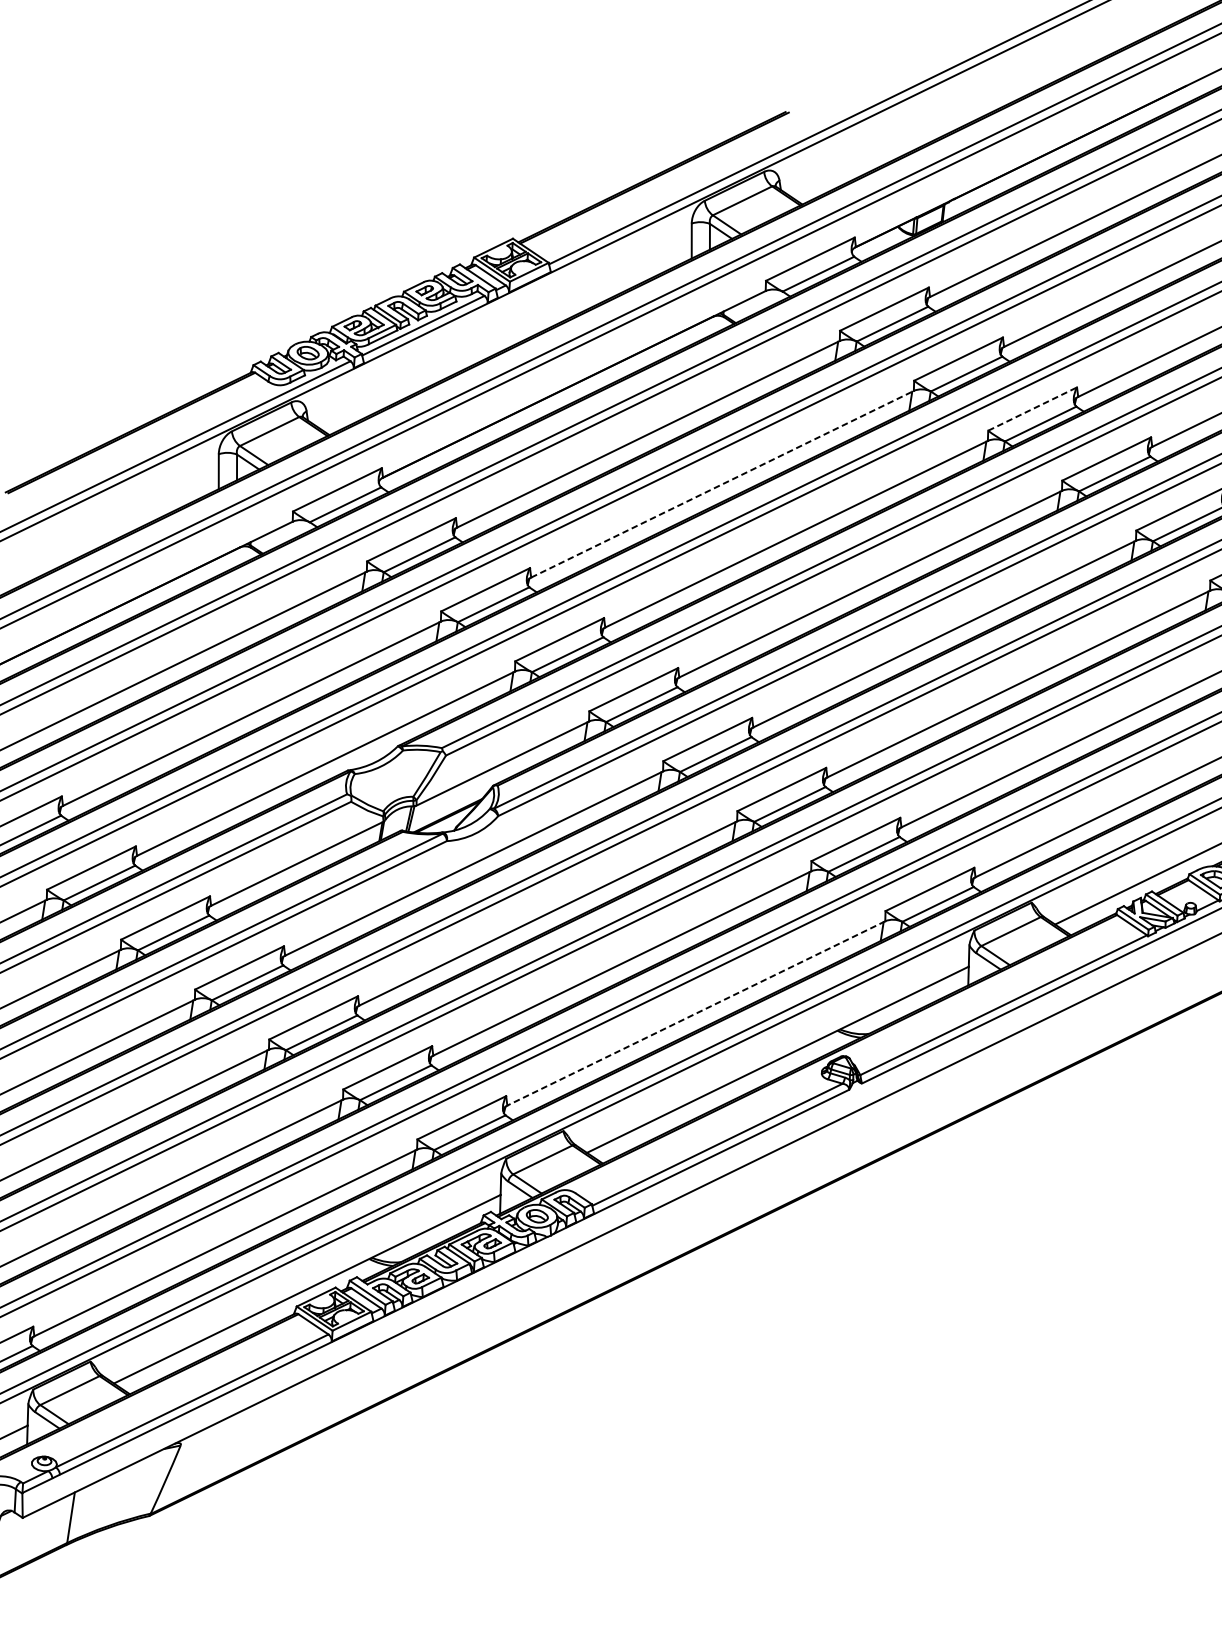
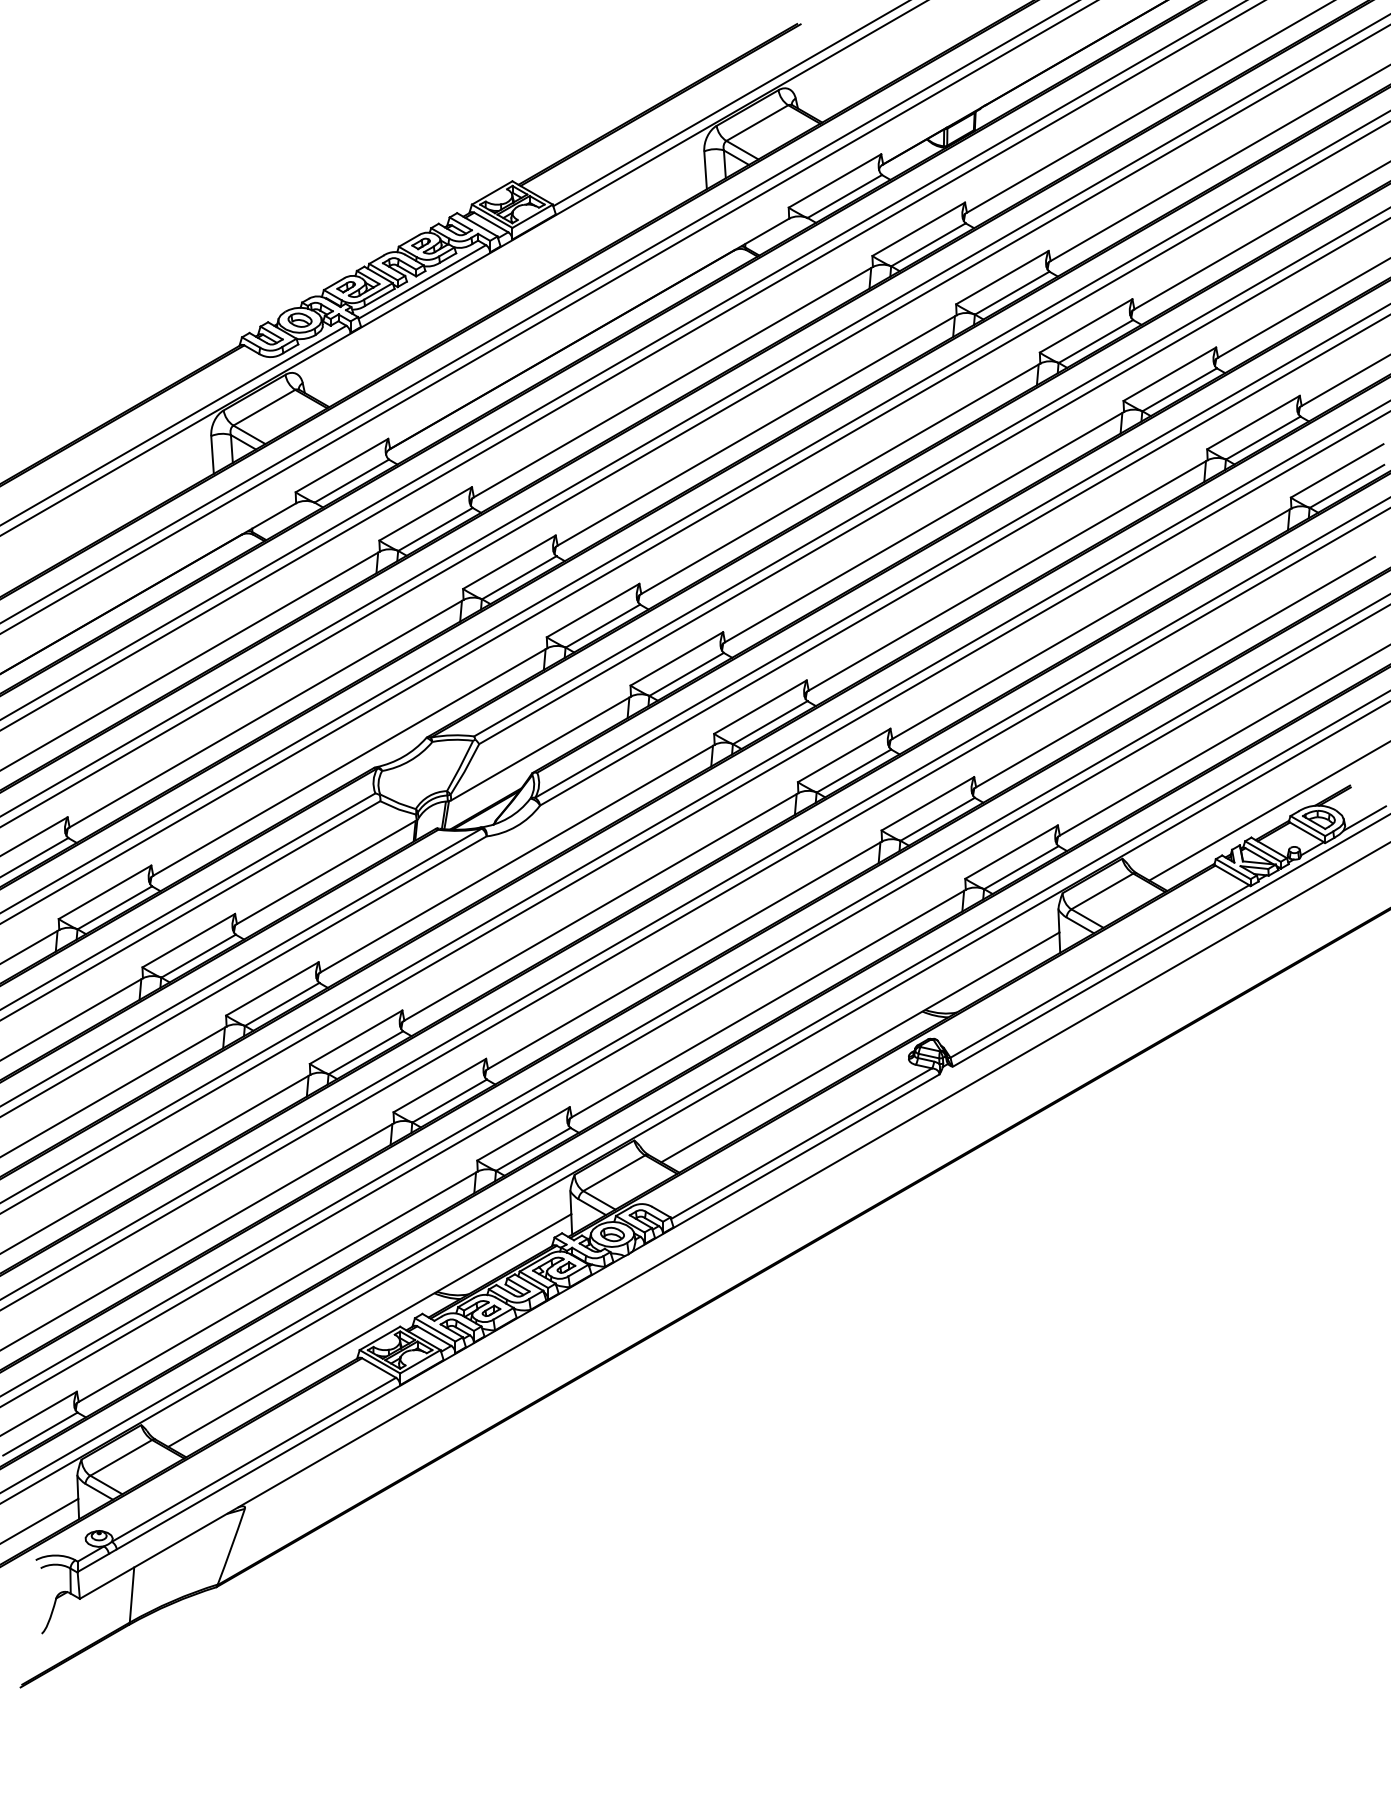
line: (1032, 408) -> (1086, 325), dashed -> solid
line: (722, 484) -> (757, 430), dashed -> solid
line: (696, 1013) -> (768, 1003), dashed -> solid

